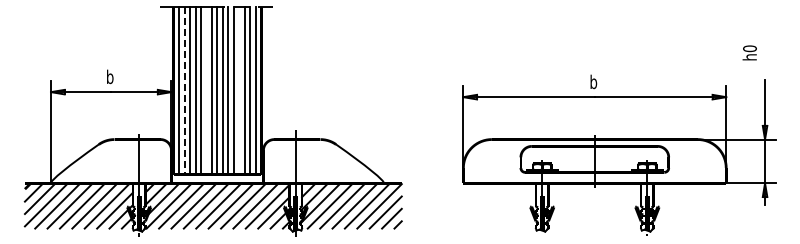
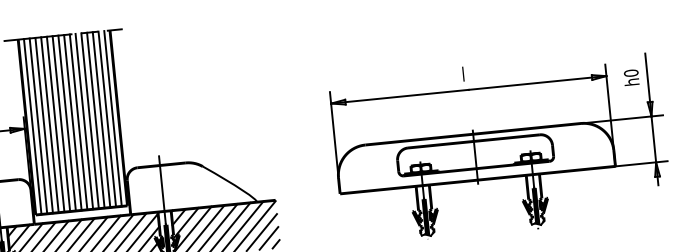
text: (749, 52) -> (631, 77), moved
text: (593, 81) -> (465, 73), b -> l
line: (184, 90) -> (38, 125), dashed -> solid
line: (206, 90) -> (61, 123), added
line: (239, 90) -> (95, 120), added

